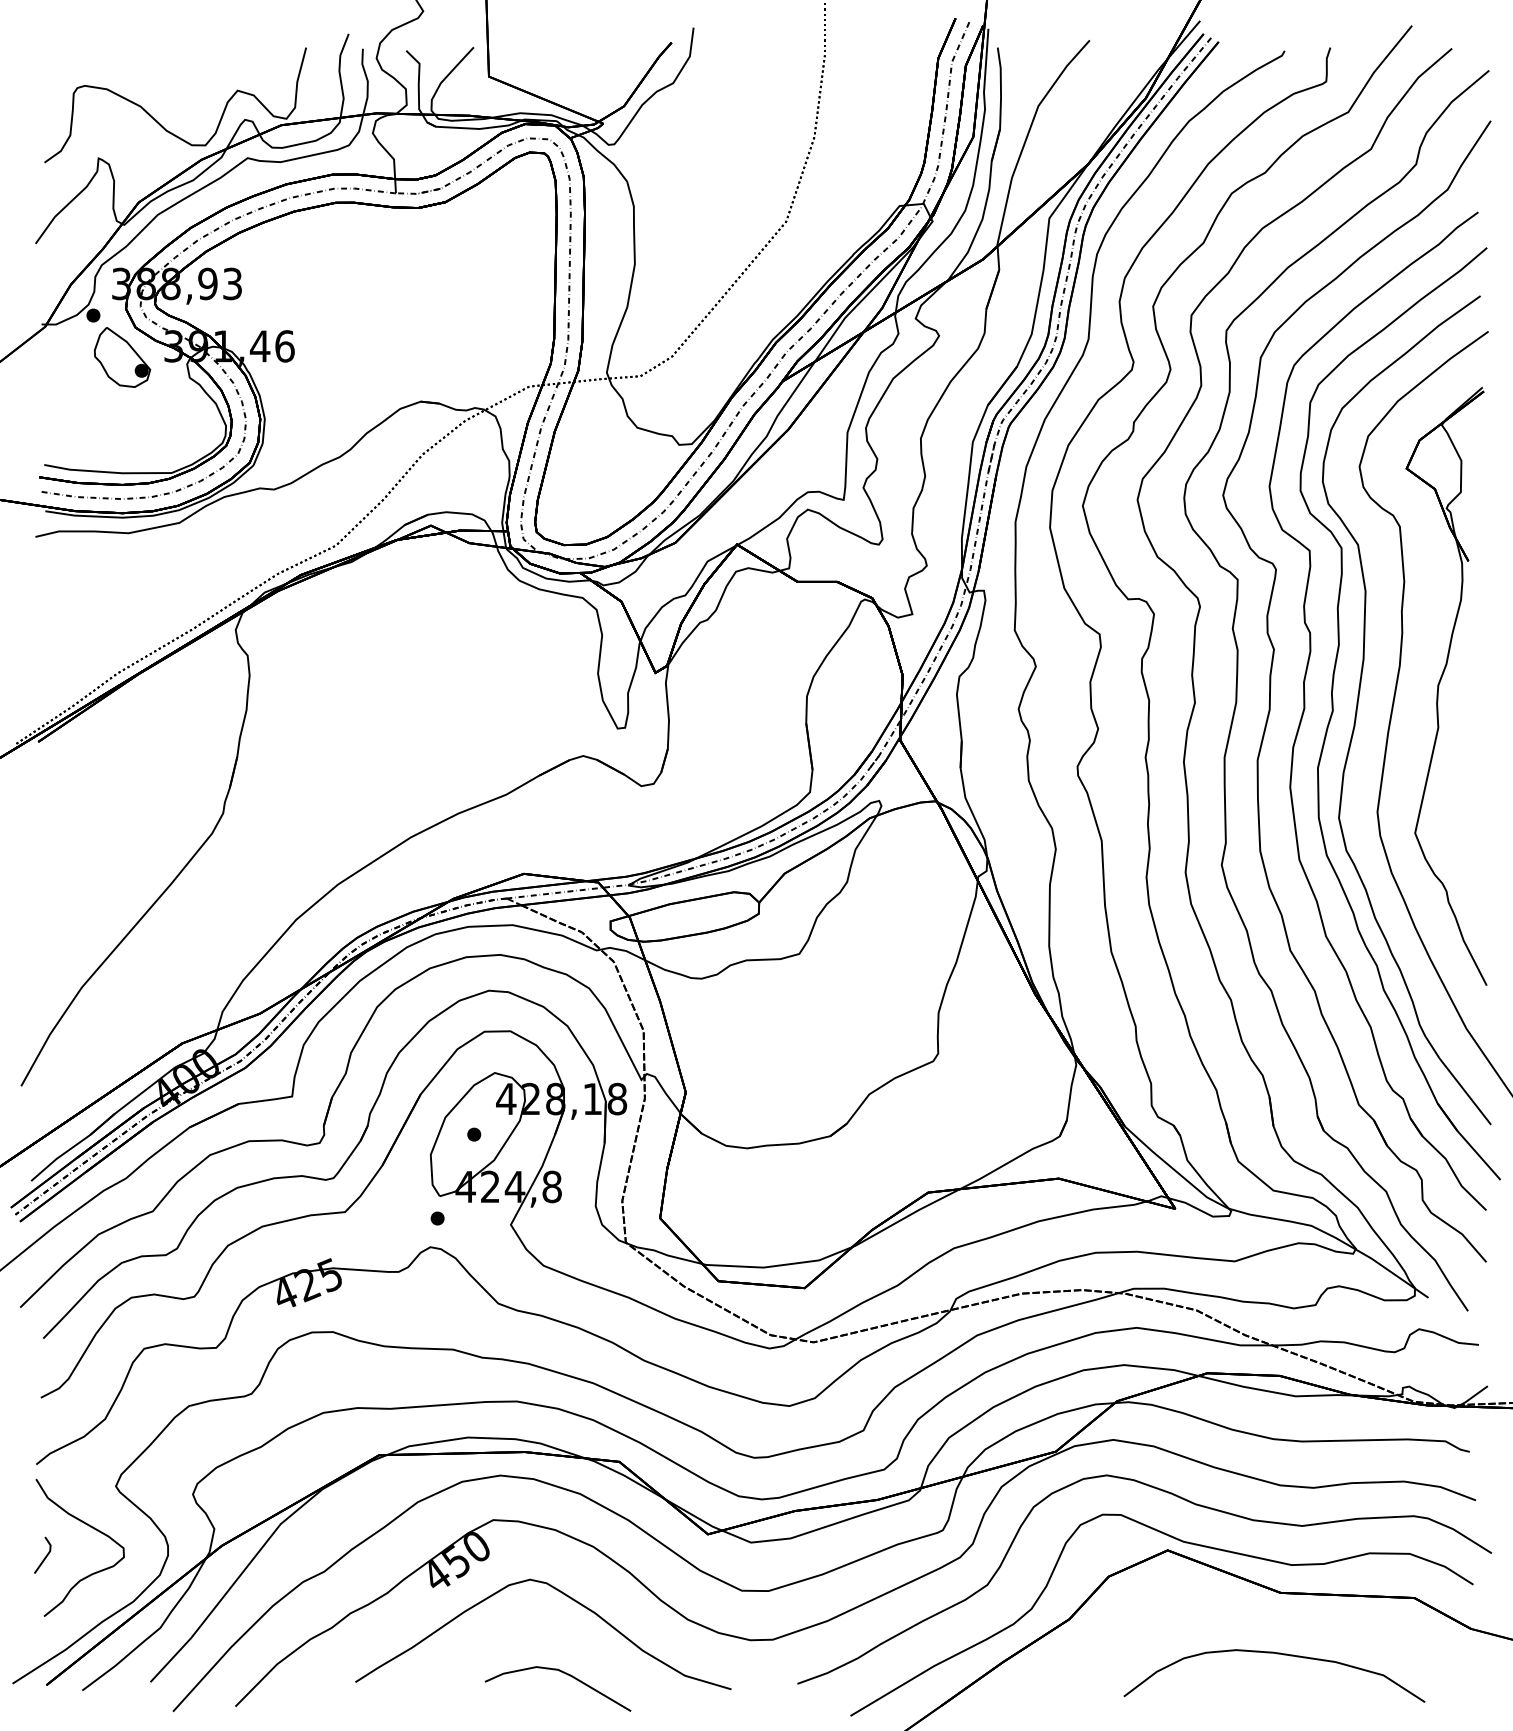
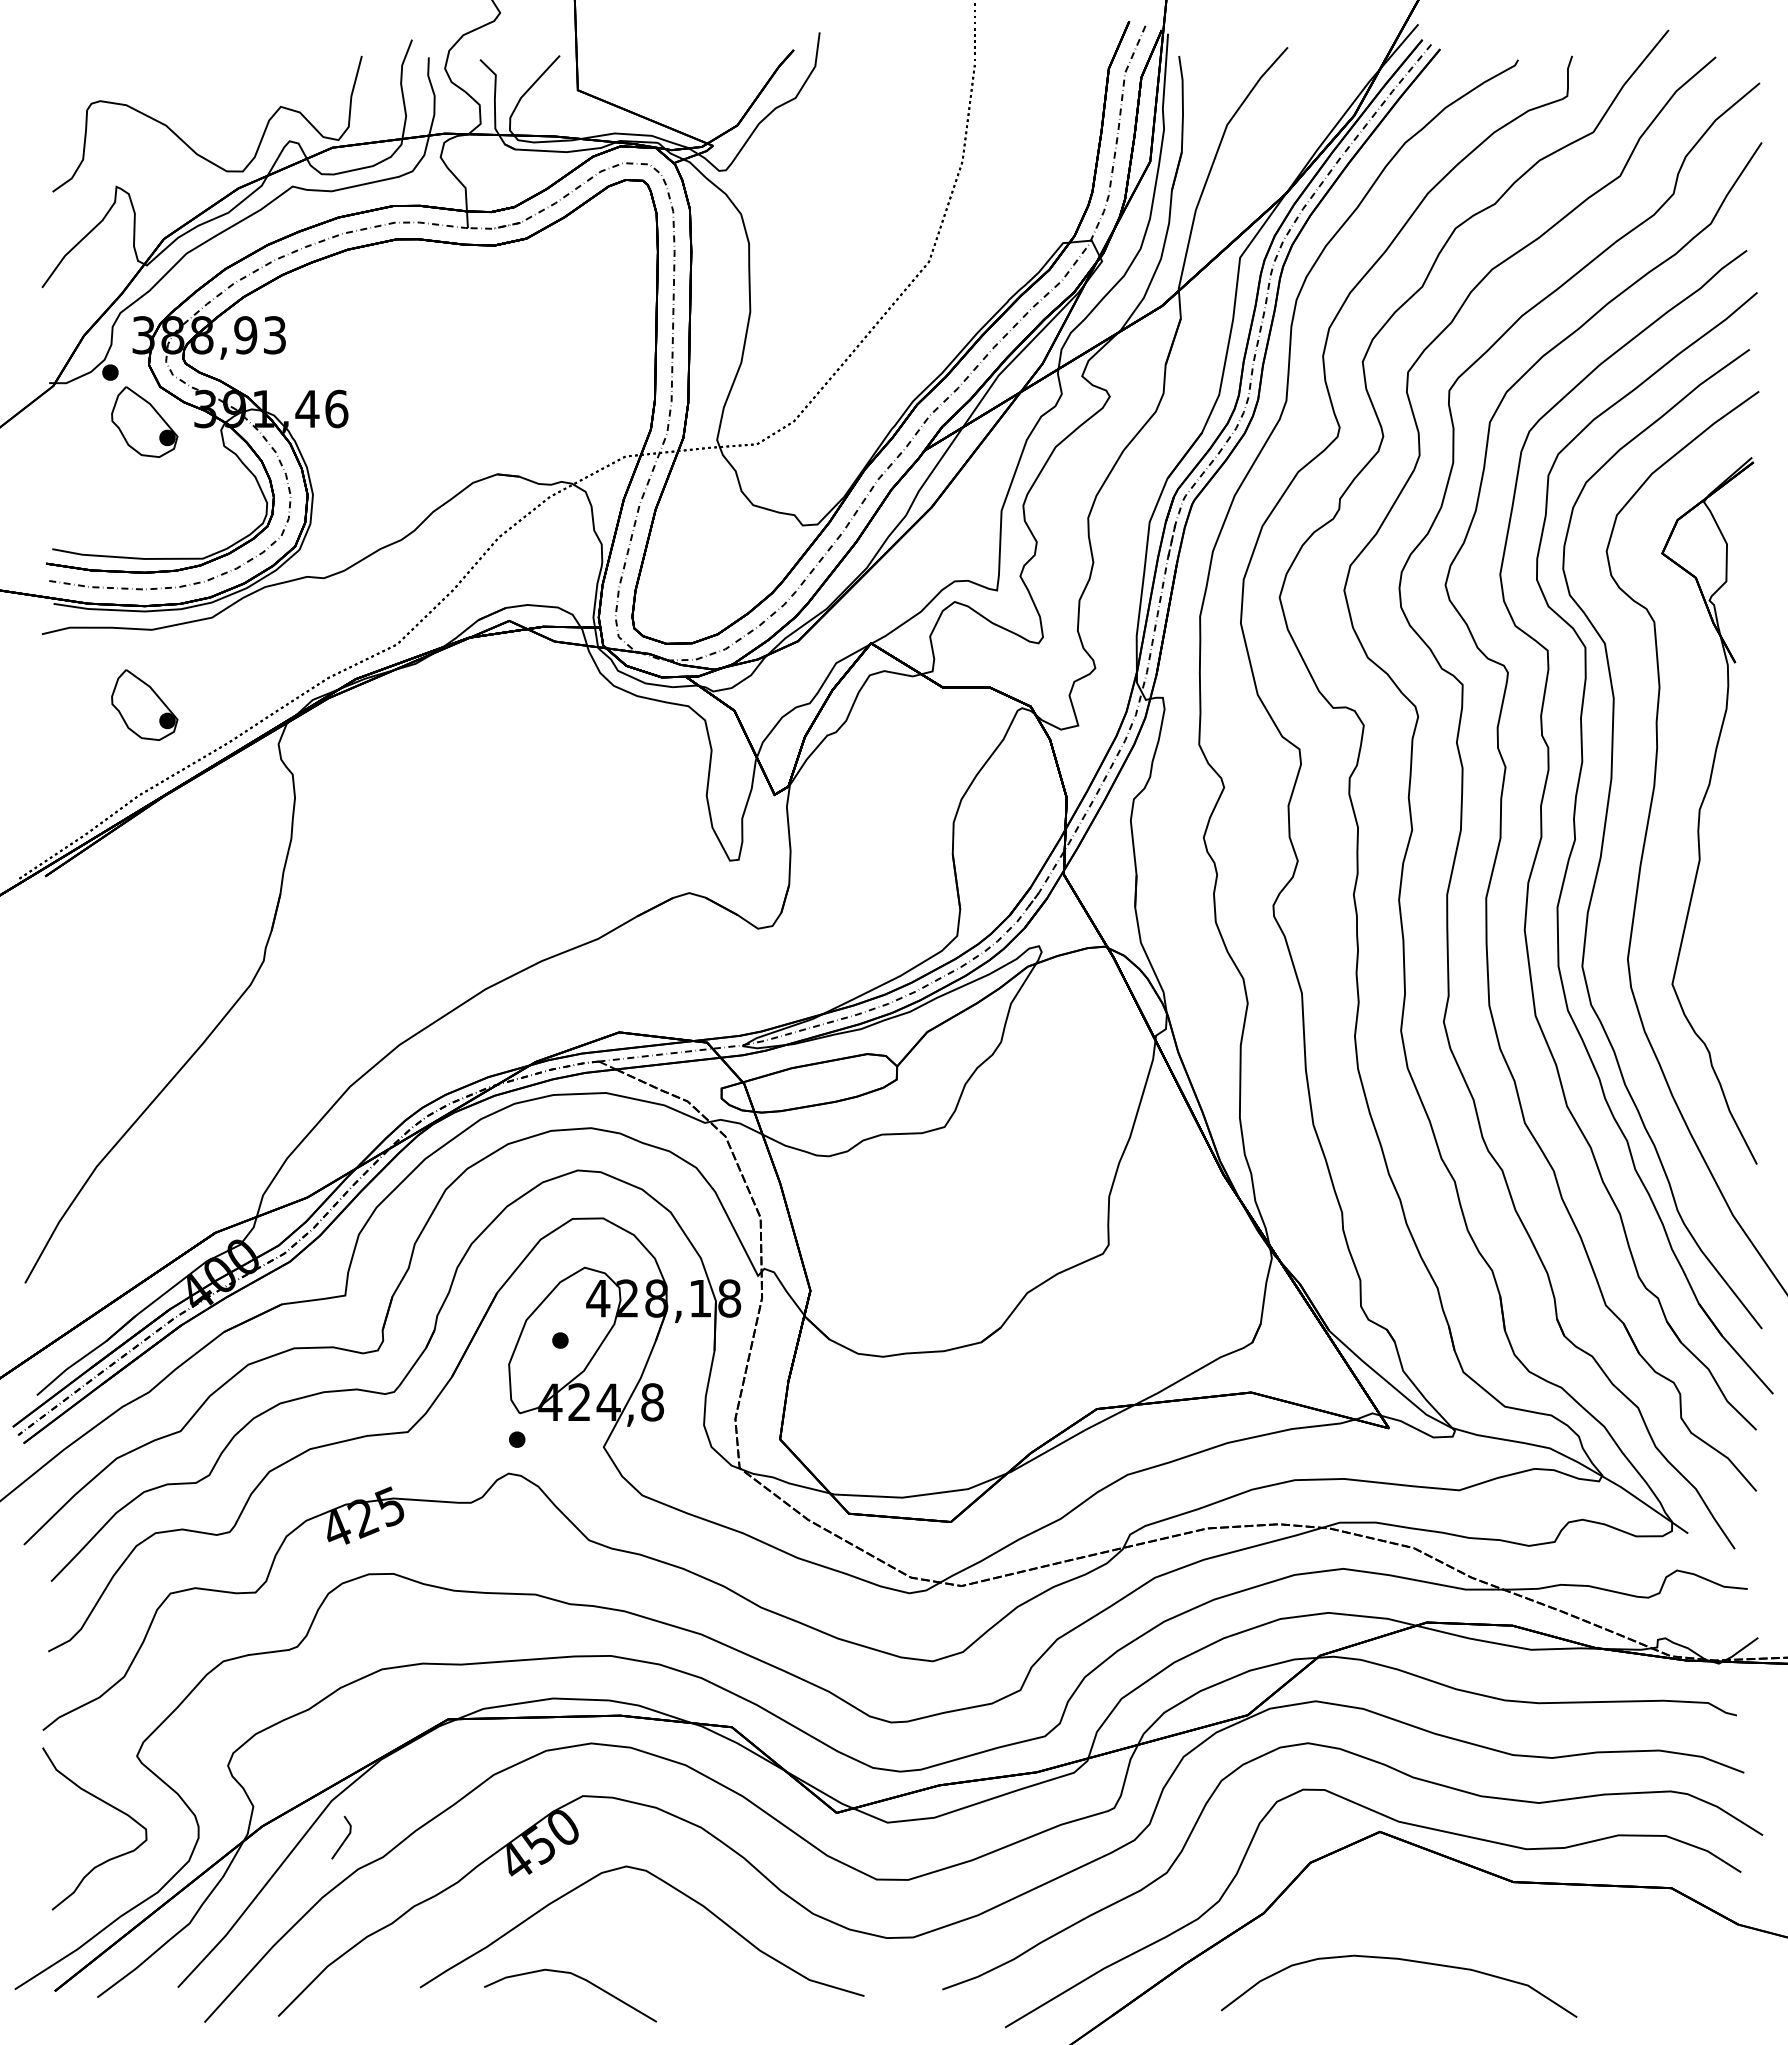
part: (122, 596) -> (144, 704), added
line: (45, 1556) -> (344, 1839), moved
curve: (1275, 1654) -> (1400, 1960), moved
curve: (565, 1674) -> (579, 1978), moved

